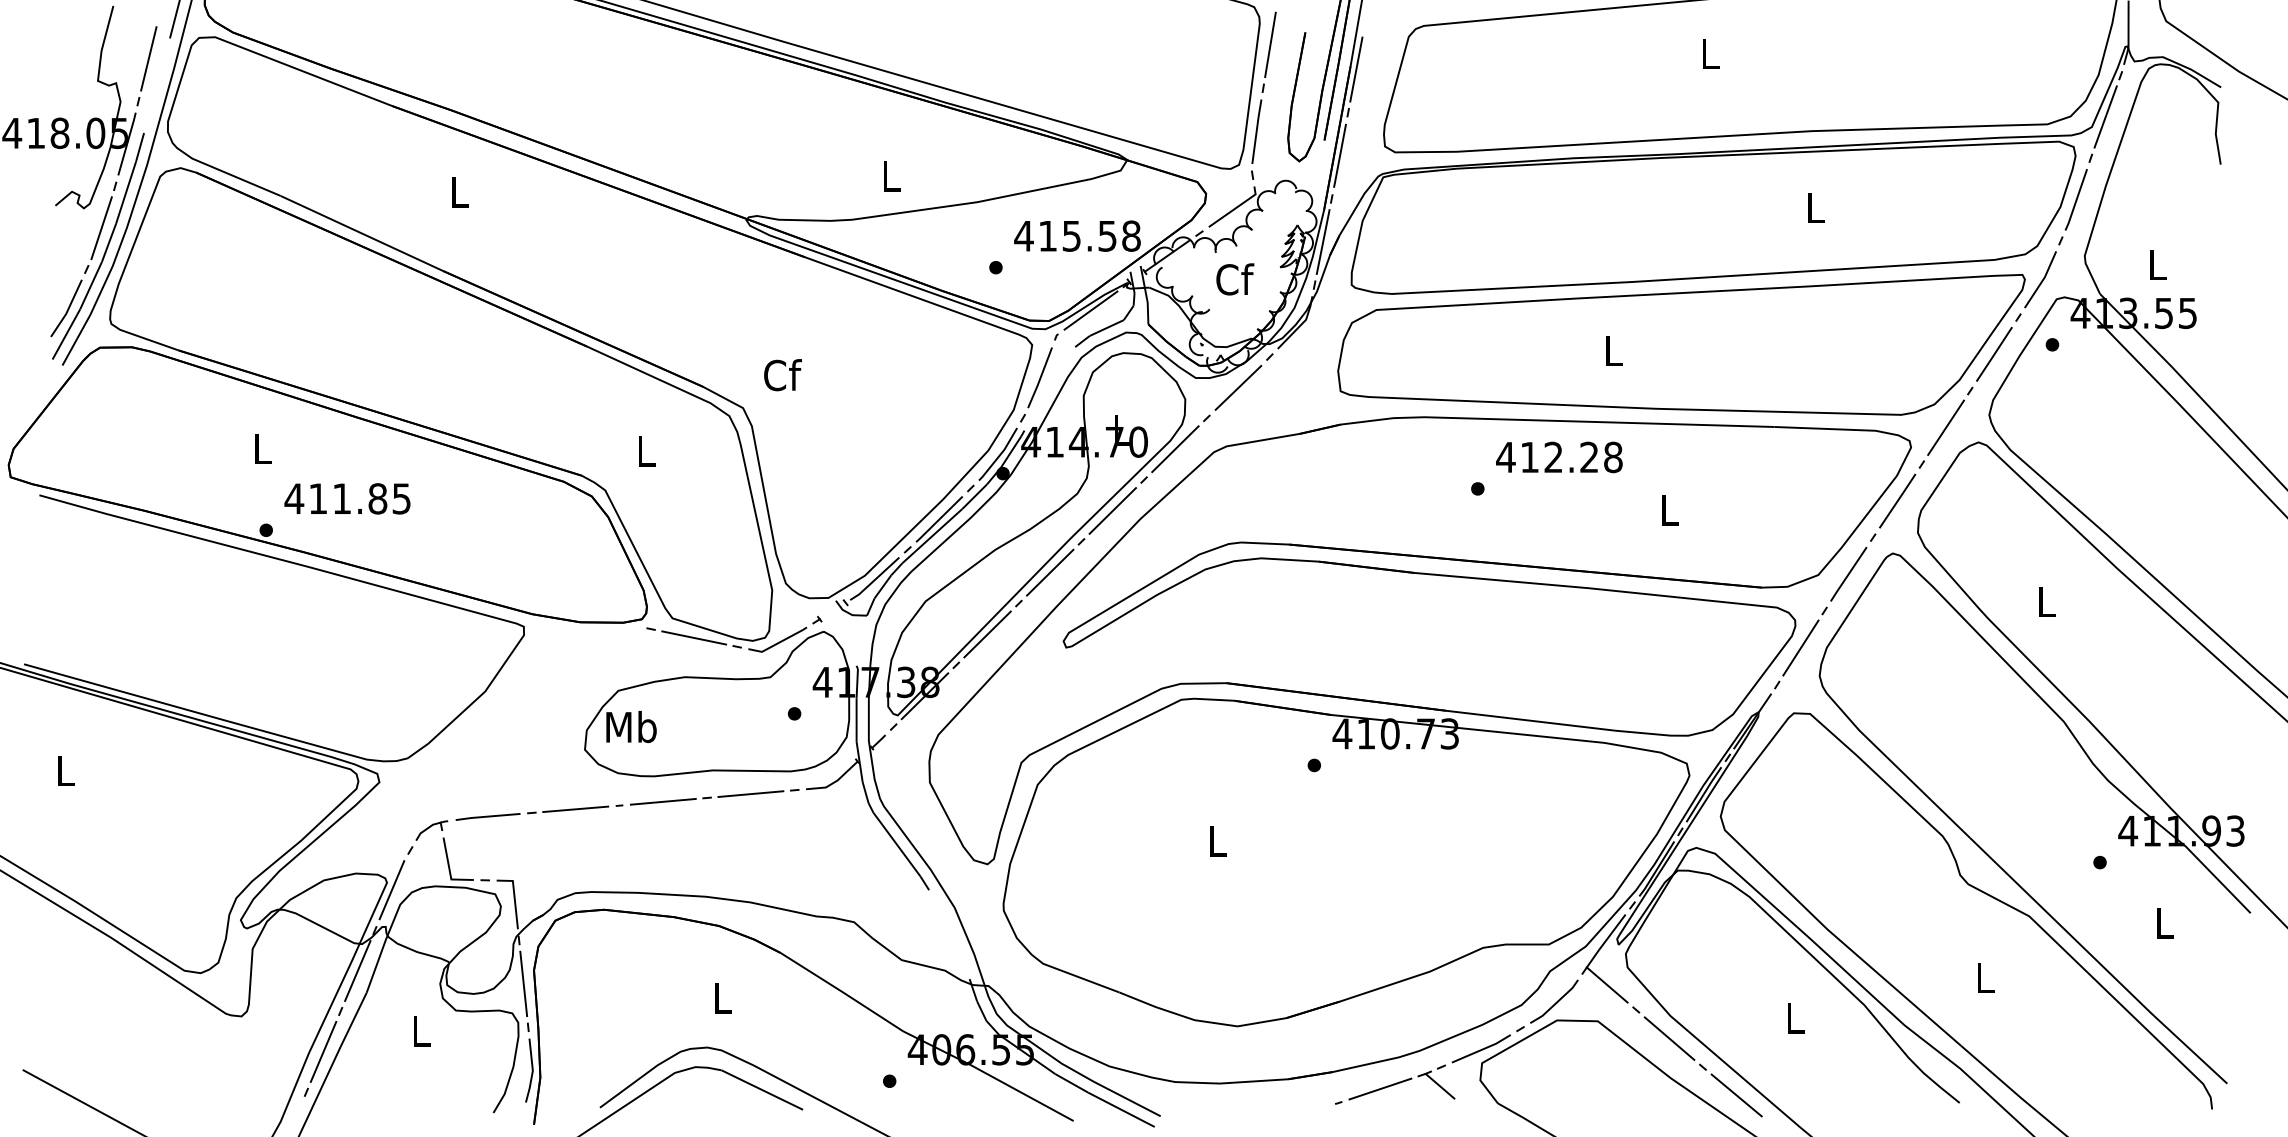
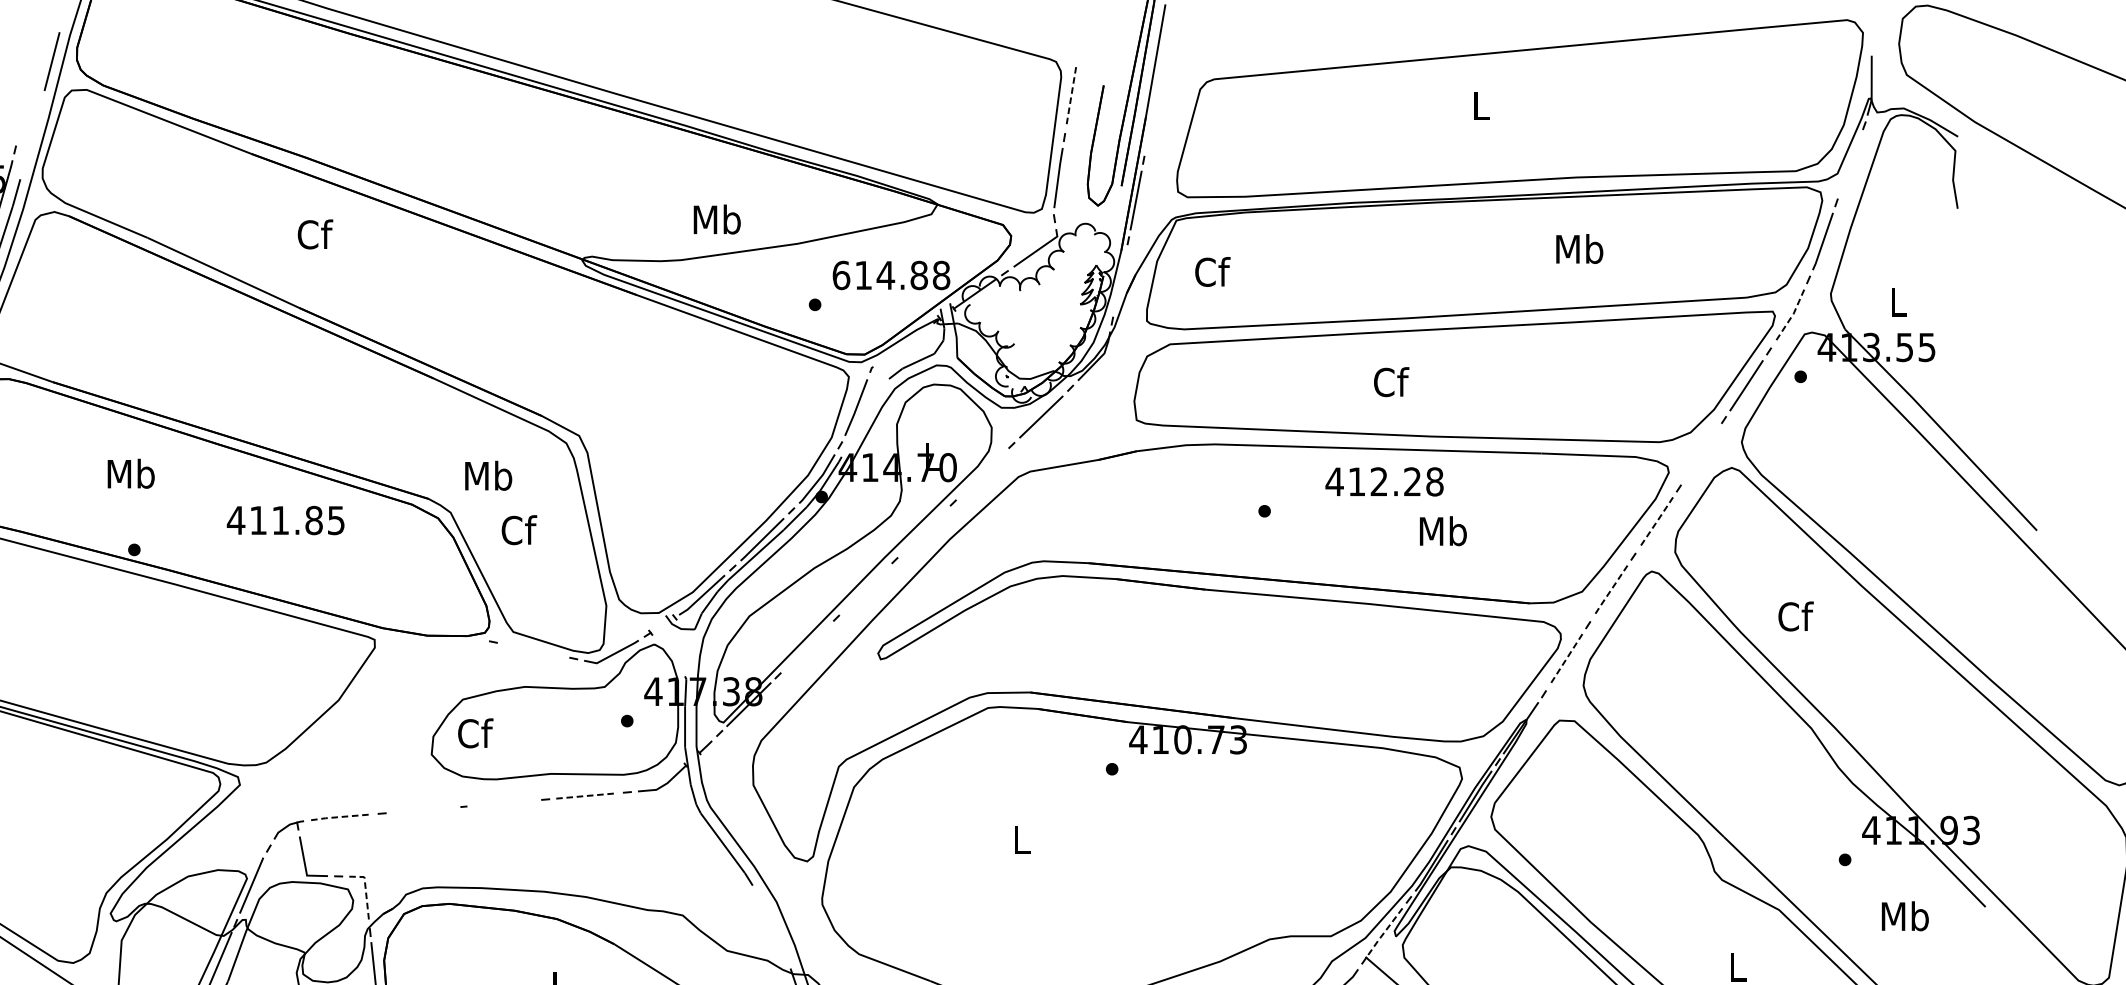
line: (1270, 44) -> (1071, 96), solid -> dashed
line: (148, 58) -> (24, 109), removed
line: (1356, 69) -> (1151, 119), removed
line: (2105, 116) -> (1850, 163), removed
text: (891, 176) -> (717, 219), L -> Mb
text: (460, 192) -> (315, 234), L -> Cf
text: (1815, 207) -> (1579, 248), L -> Mb
text: (1065, 235) -> (879, 274), 415.58 -> 614.88
line: (1322, 241) -> (1119, 280), removed
text: (1235, 279) -> (1213, 272), moved
line: (2042, 280) -> (1791, 316), solid -> dashed
line: (1090, 310) -> (903, 344), removed
text: (1613, 350) -> (1391, 382), L -> Cf
text: (782, 375) -> (518, 530), moved
line: (1945, 427) -> (1700, 453), removed
text: (262, 448) -> (130, 473), L -> Mb
line: (1175, 449) -> (982, 474), removed
text: (645, 450) -> (488, 475), L -> Mb
text: (1559, 457) -> (1384, 481), moved
text: (347, 498) -> (285, 520), moved
line: (1897, 500) -> (1656, 522), solid -> dashed
line: (1112, 510) -> (923, 531), removed
text: (1669, 510) -> (1443, 531), L -> Mb
line: (1050, 572) -> (865, 589), removed
line: (1847, 575) -> (1609, 592), solid -> dashed
text: (2047, 601) -> (1796, 616), L -> Cf
line: (987, 634) -> (807, 647), removed
line: (694, 637) -> (533, 649), removed
line: (1800, 648) -> (1565, 660), solid -> dashed
text: (631, 726) -> (475, 732), Mb -> Cf
line: (750, 794) -> (586, 796), solid -> dashed
line: (662, 801) -> (504, 802), removed
line: (575, 809) -> (422, 810), removed
line: (488, 816) -> (341, 816), solid -> dashed
line: (514, 896) -> (365, 891), solid -> dashed
text: (2164, 923) -> (1905, 916), L -> Mb
line: (1605, 941) -> (1383, 933), solid -> dashed

